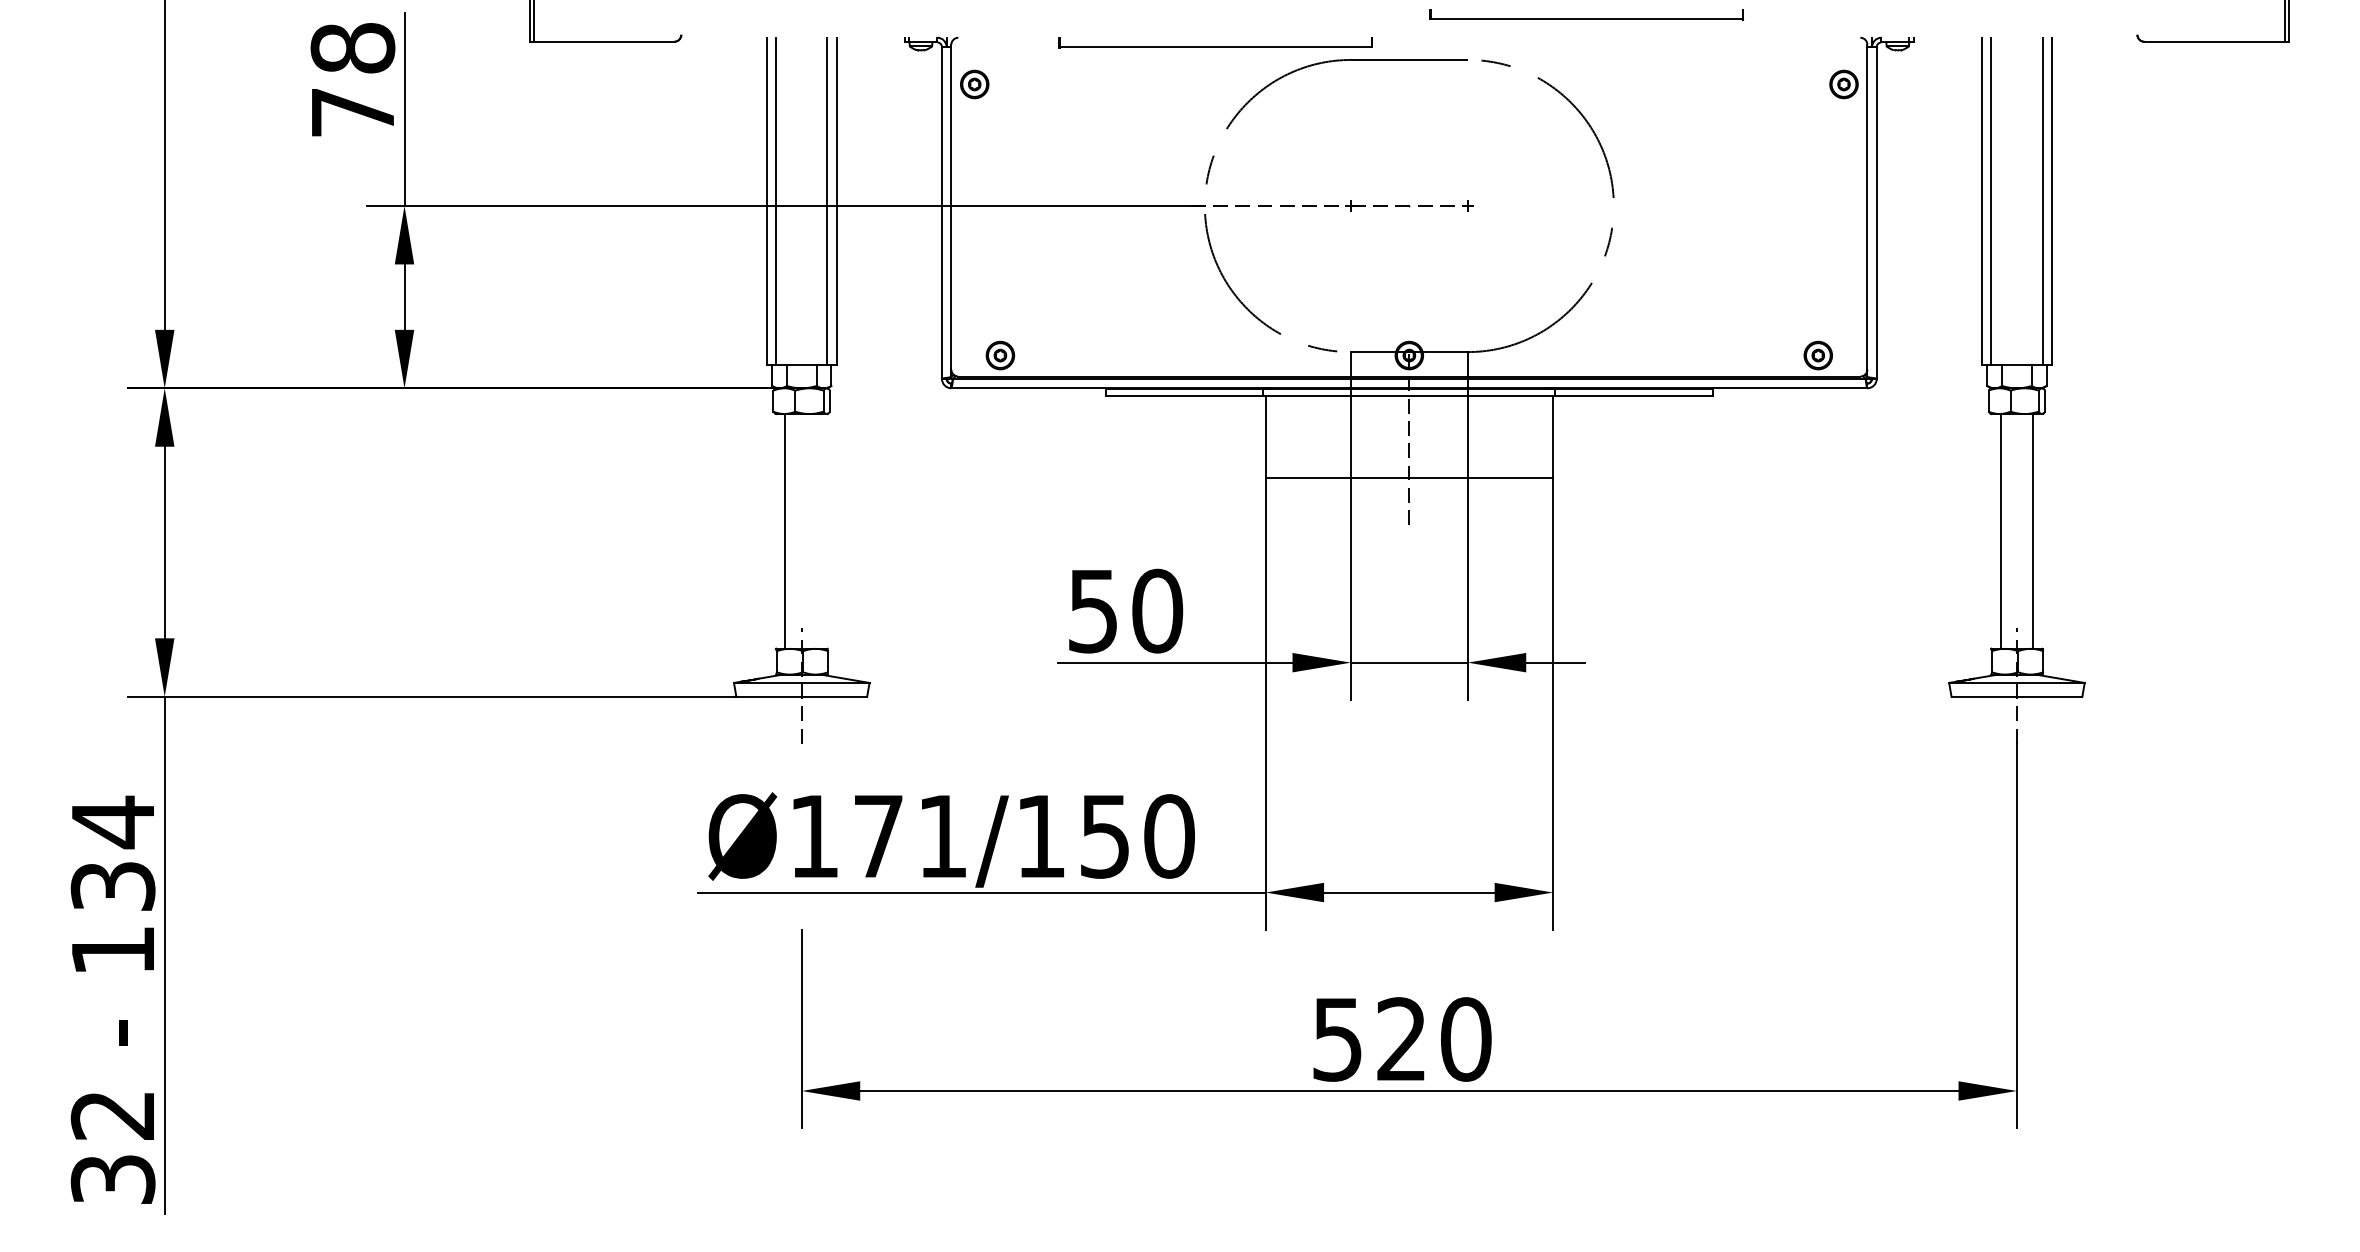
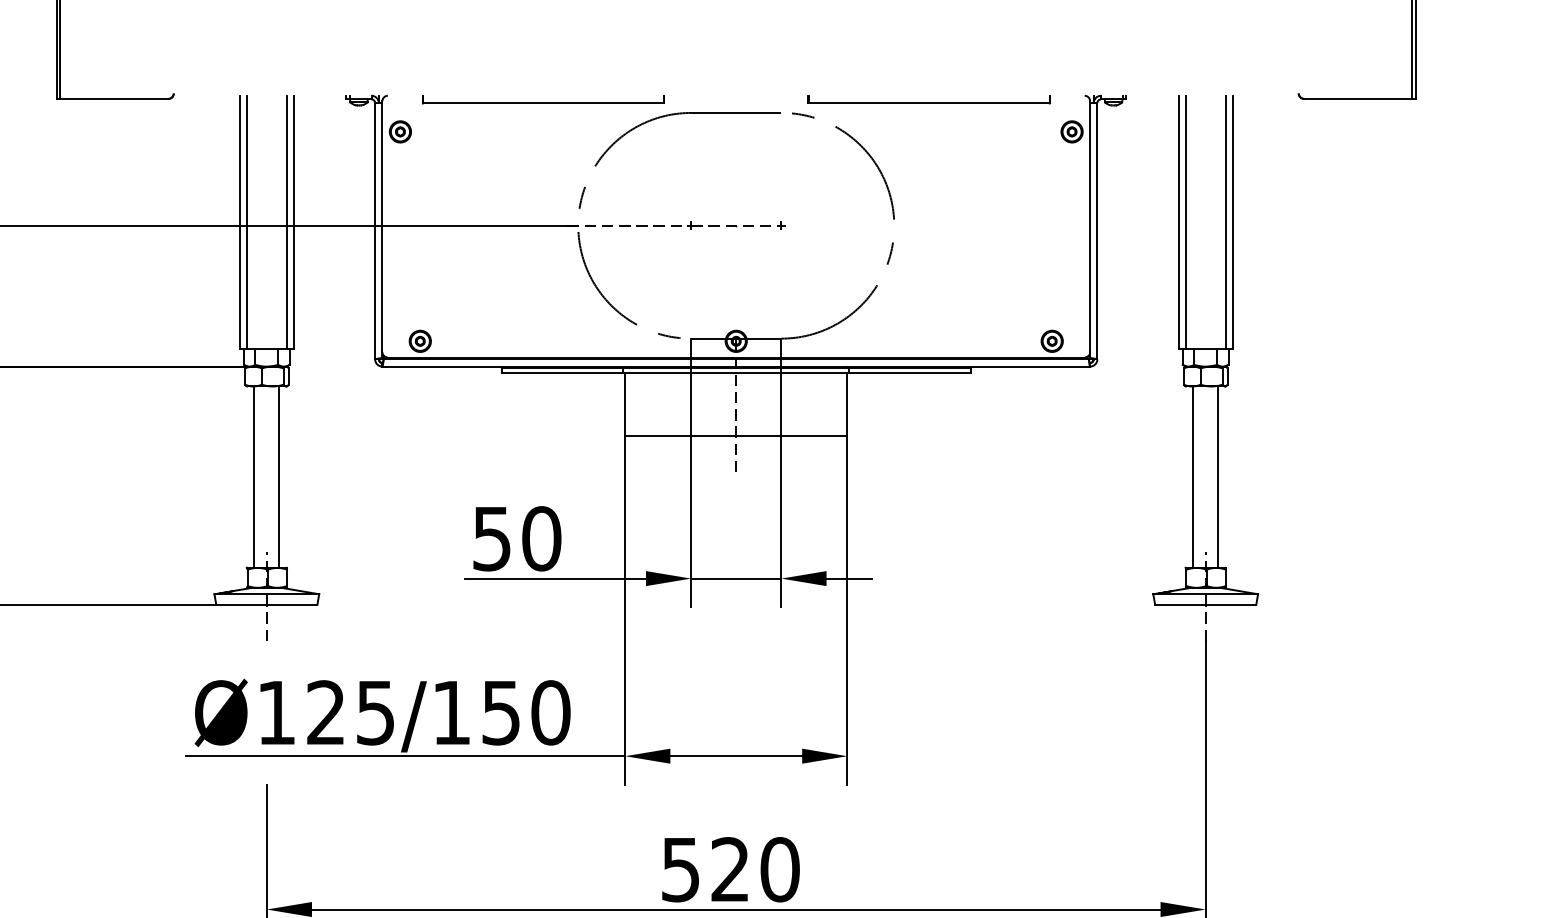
part: (1586, 14) -> (928, 99), moved
part: (1215, 42) -> (543, 99), moved
line: (818, 531) -> (279, 477), added
text: (910, 836) -> (350, 712), Ø171/150 -> Ø125/150

